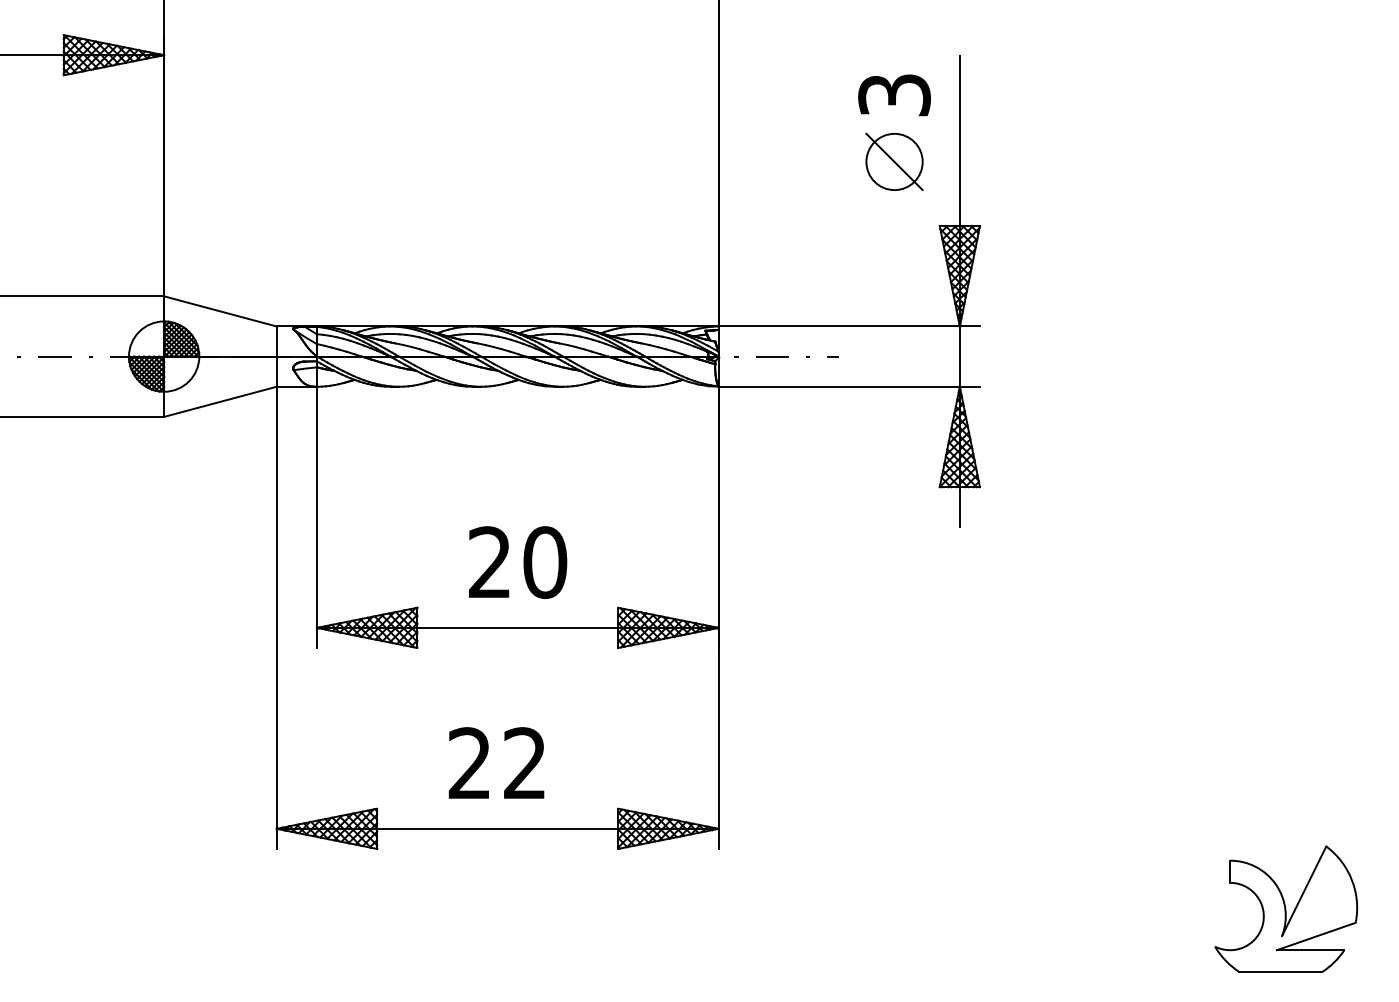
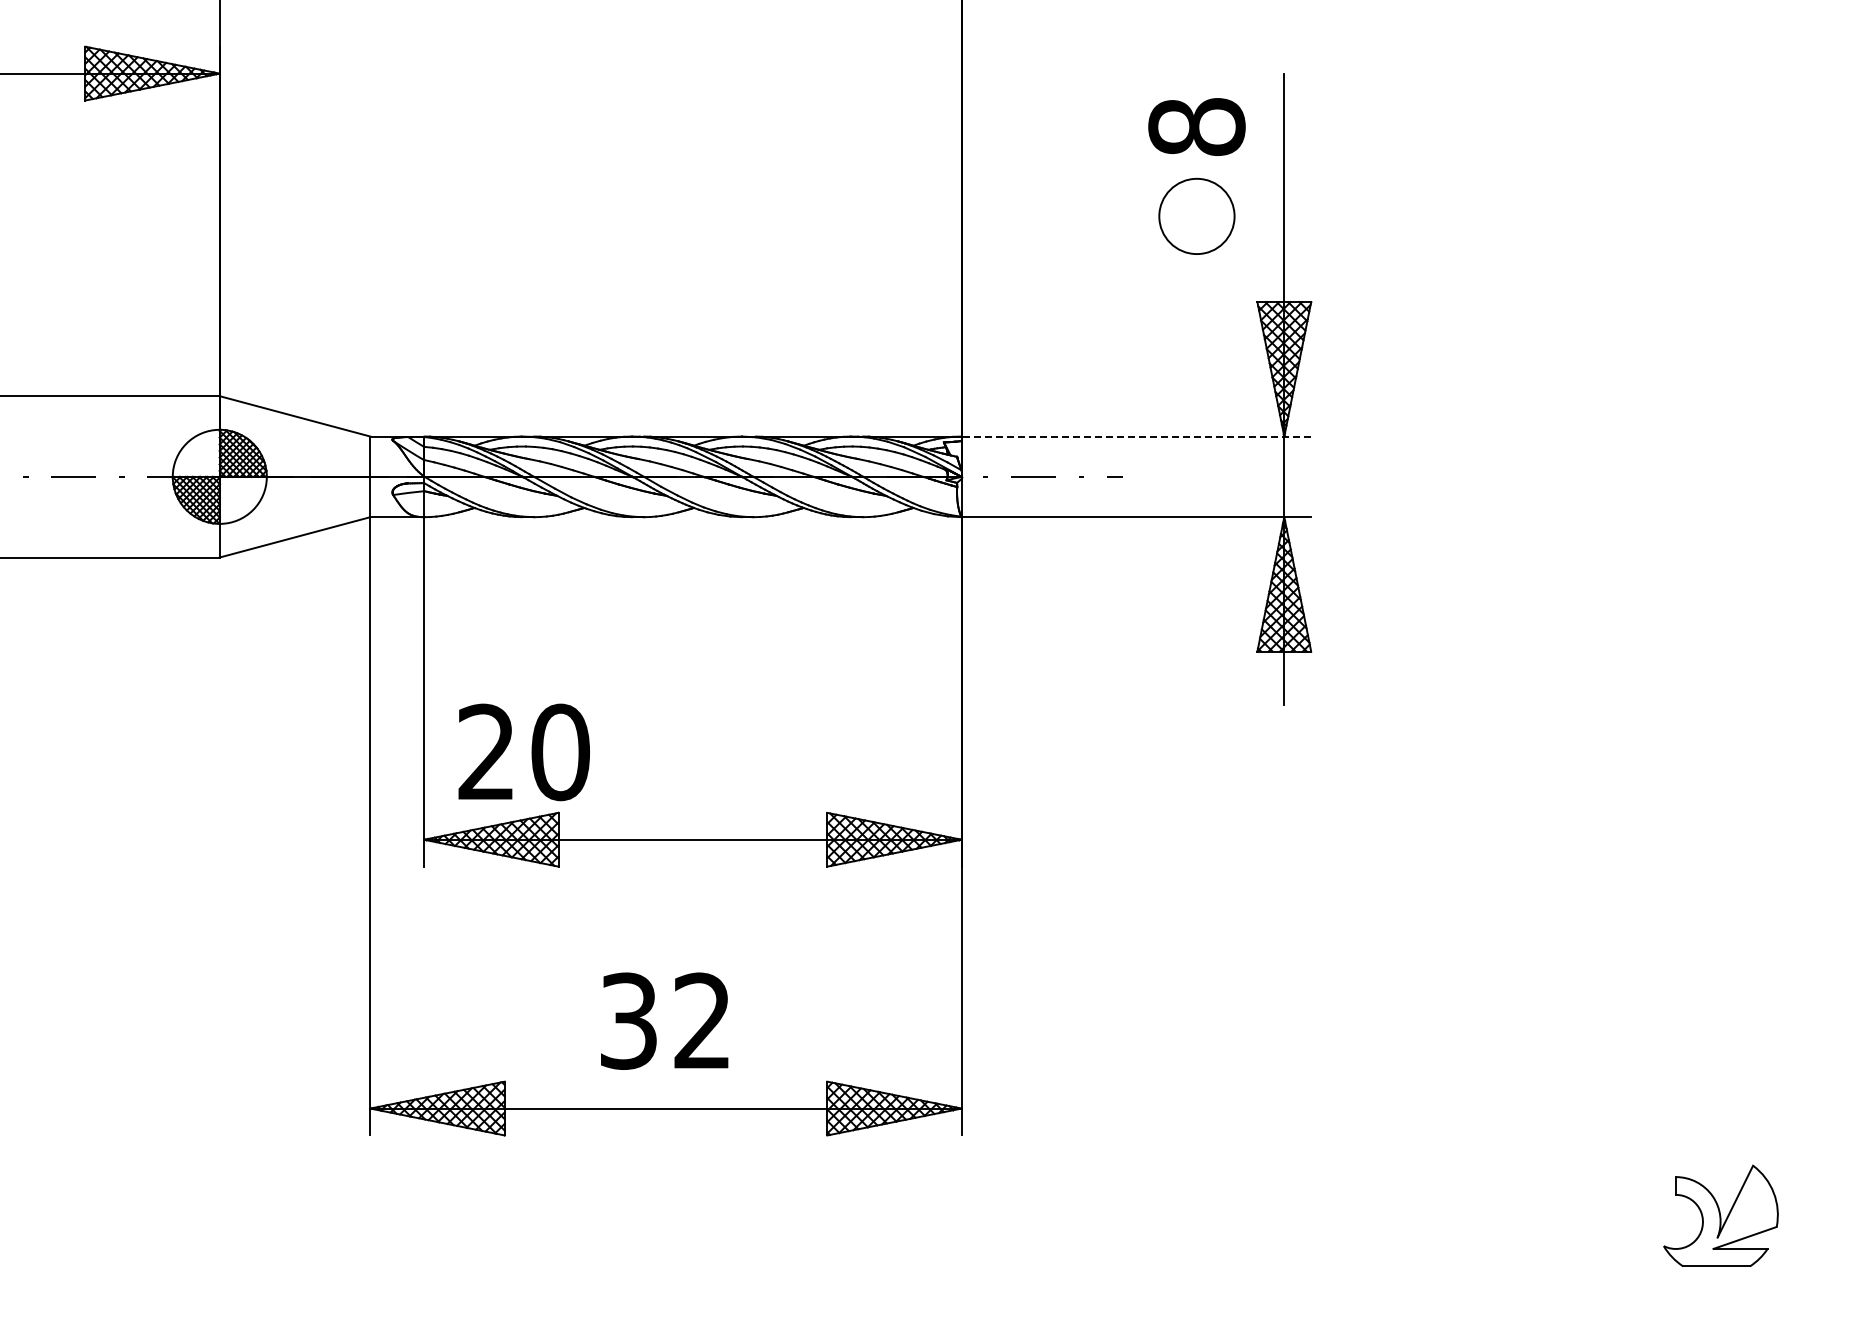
text: (894, 95) -> (1196, 127), 3 -> 8
line: (894, 162) -> (1196, 216), removed
line: (849, 326) -> (1136, 436), solid -> dashed
text: (517, 562) -> (523, 752), moved
text: (469, 762) -> (628, 1020), 22 -> 32
part: (1285, 908) -> (1720, 1215), size x0.6

